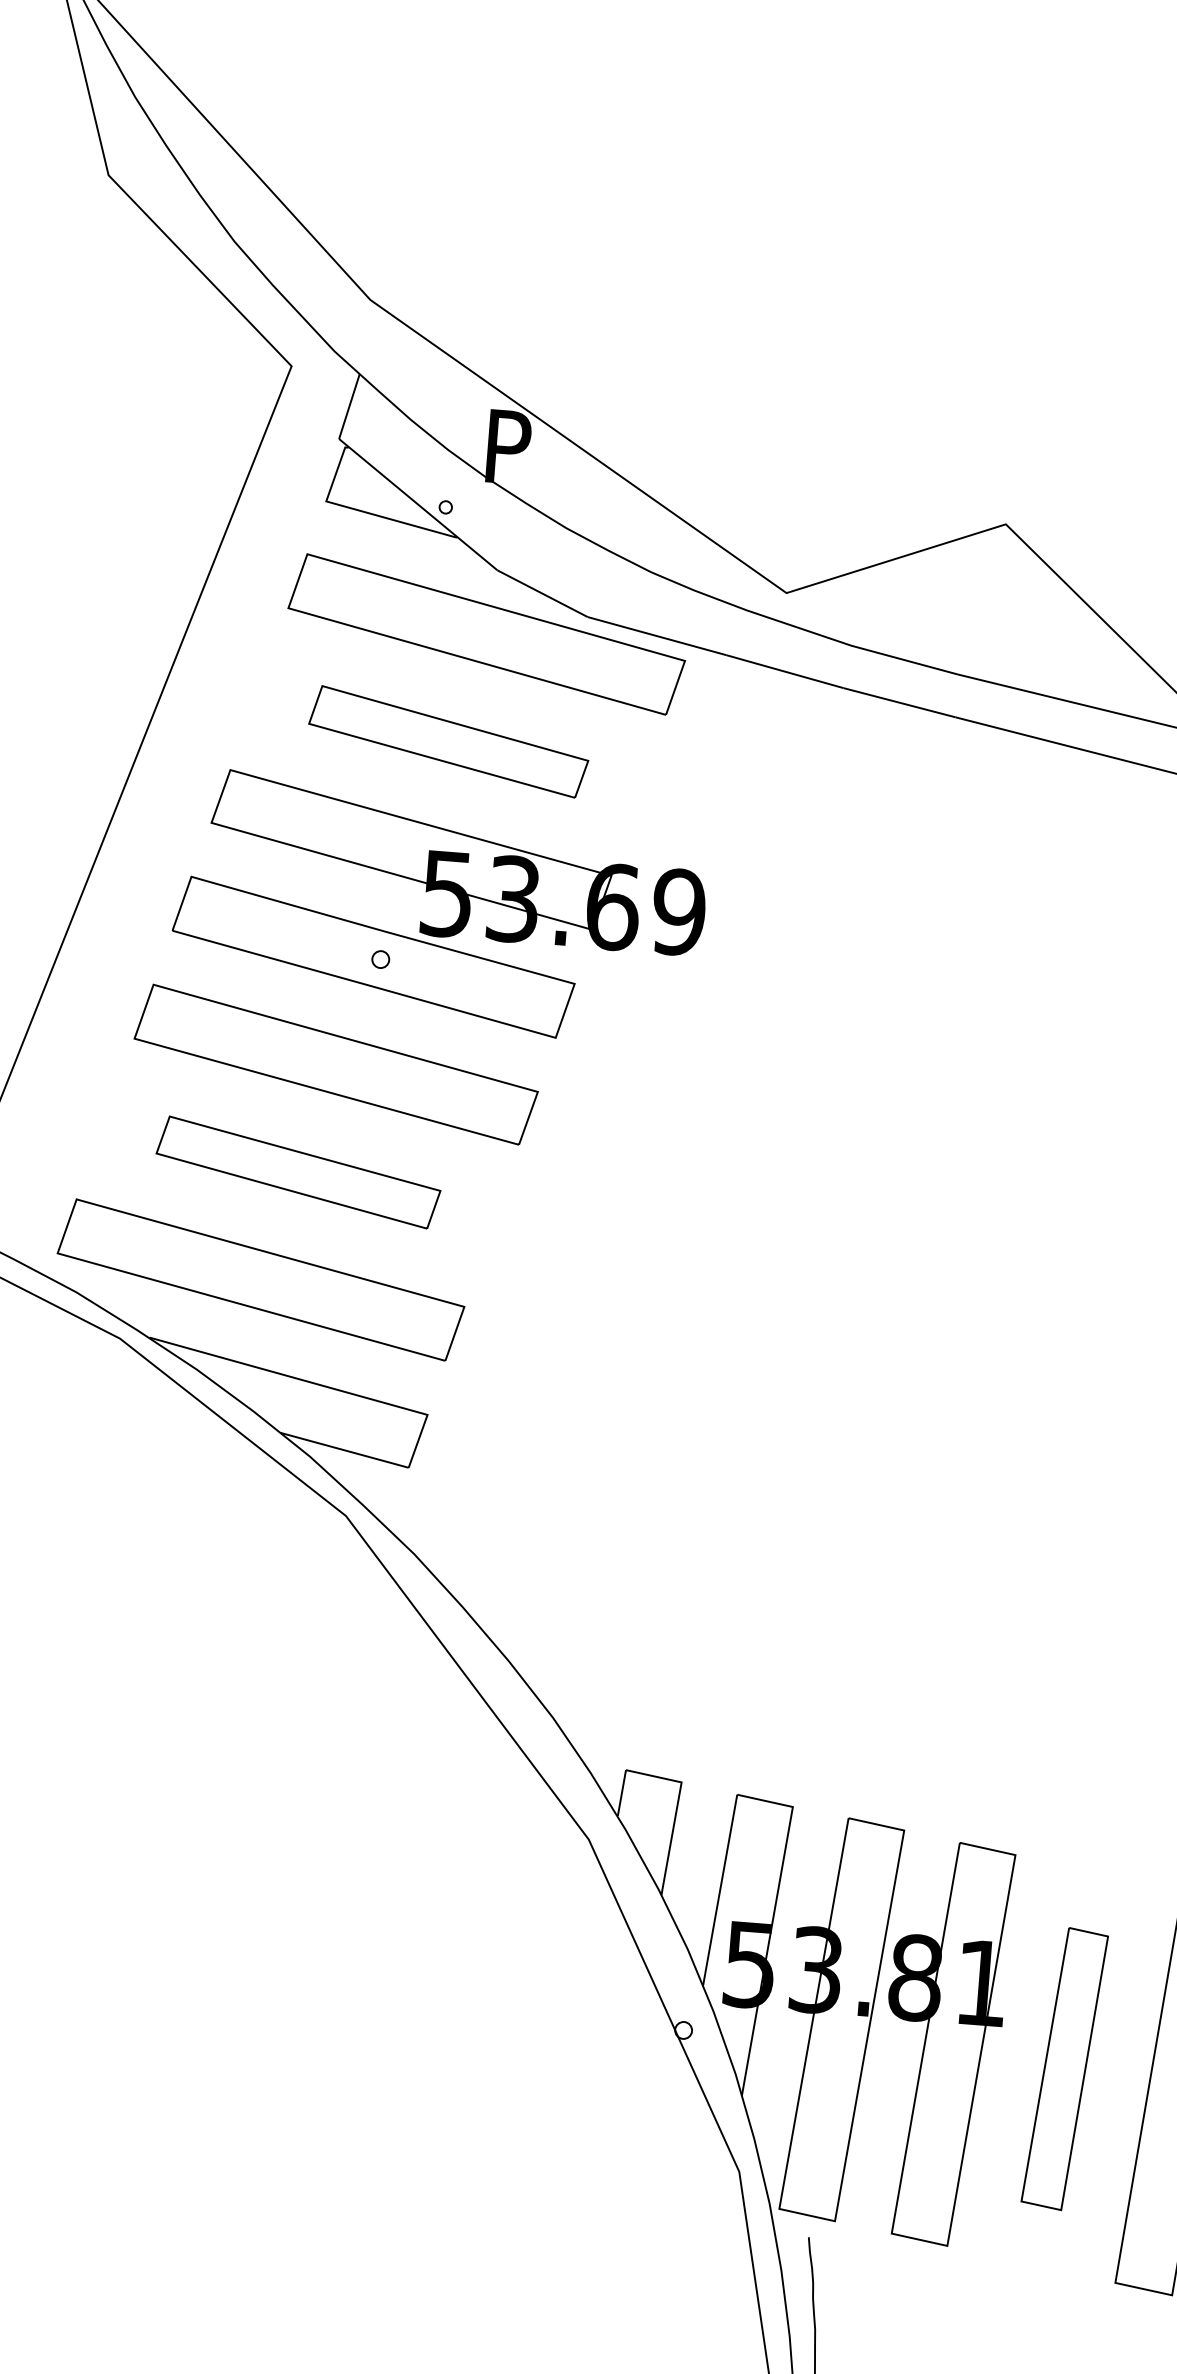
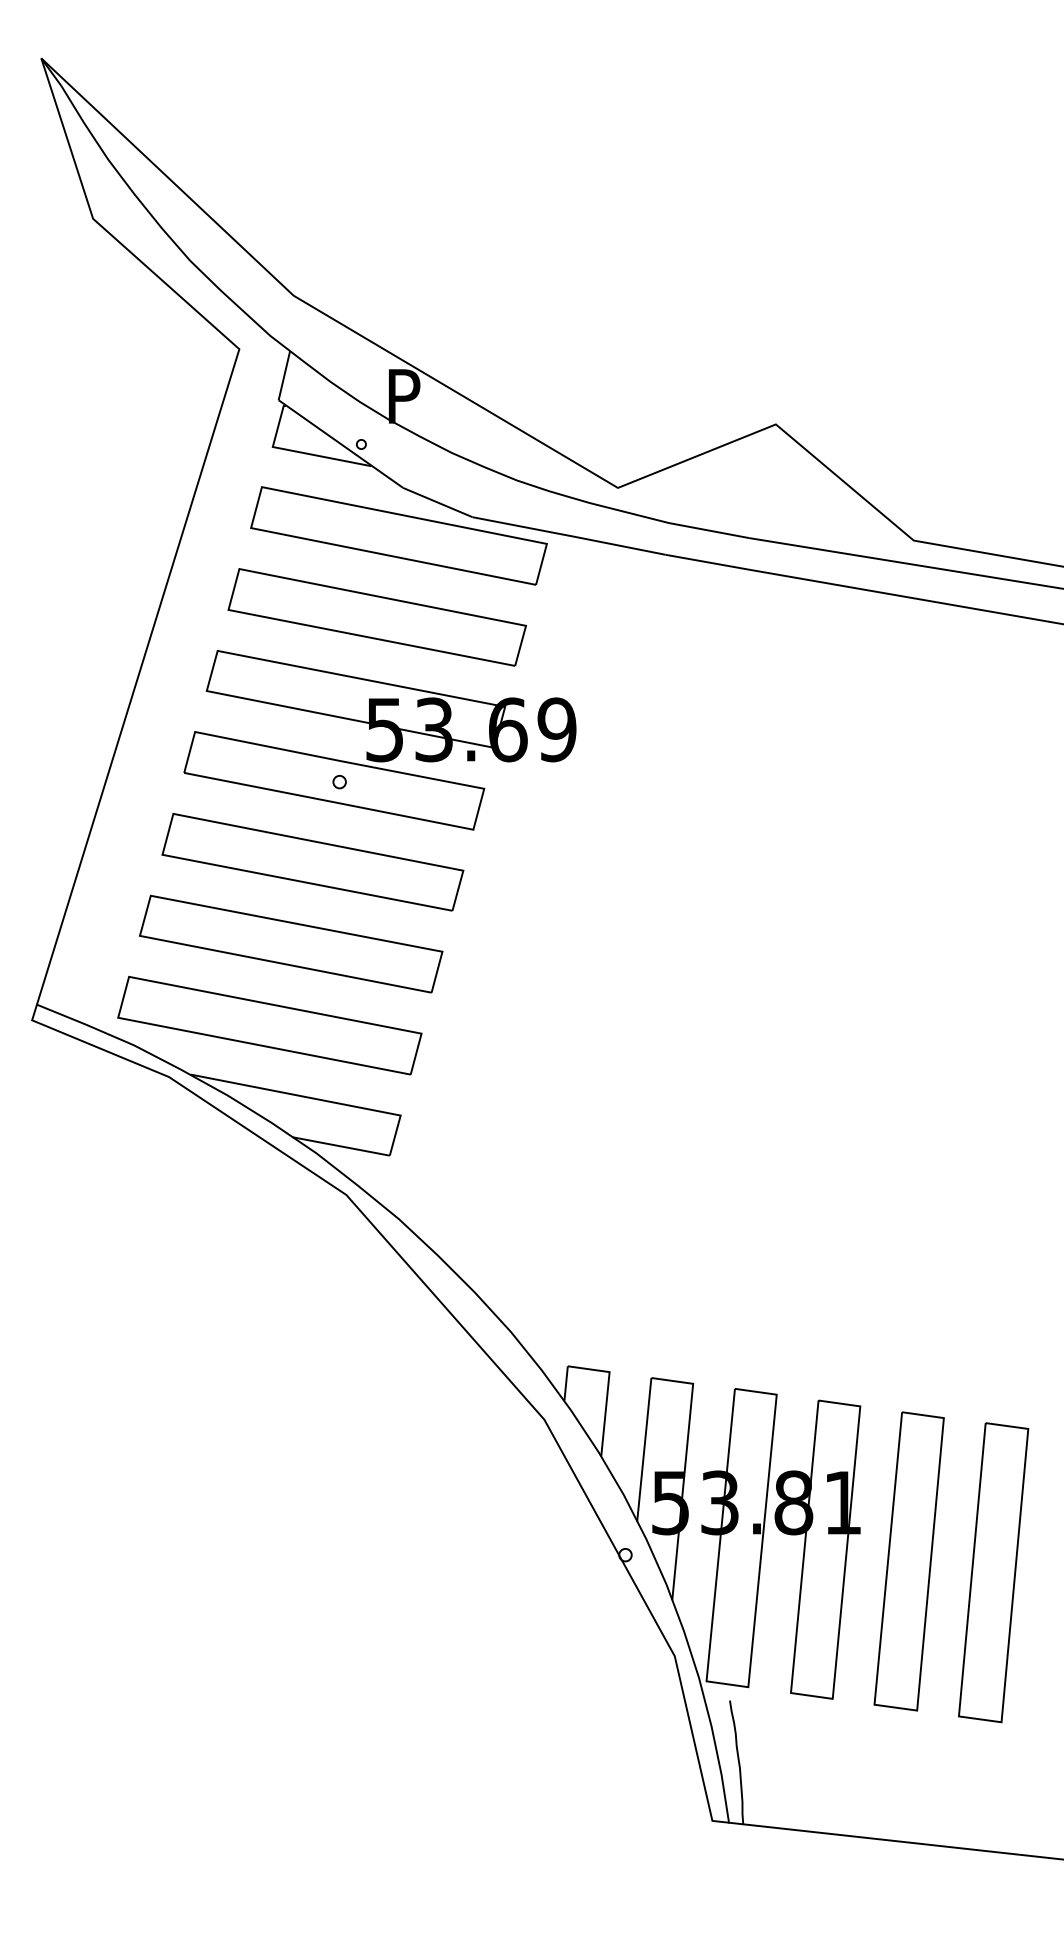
part: (447, 741) -> (376, 617), size x1.43
part: (298, 1171) -> (291, 943), size x1.43
part: (1063, 2069) -> (908, 1561), size x1.43

